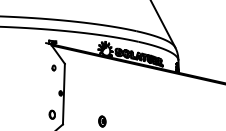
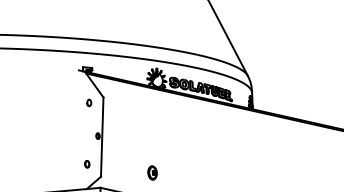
part: (52, 115) -> (87, 164), size x0.62

